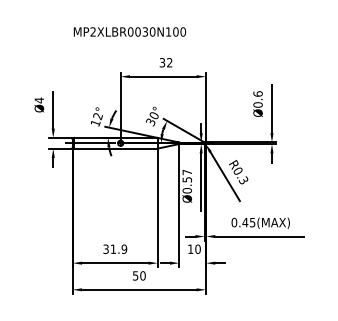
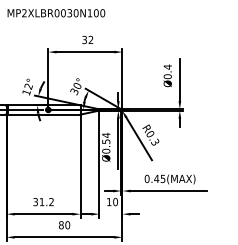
text: (257, 93) -> (167, 66), Ø0.6 -> Ø0.4
text: (186, 172) -> (105, 135), Ø0.57 -> Ø0.54
text: (124, 248) -> (51, 201), 31.9 -> 31.2
text: (135, 275) -> (61, 224), 50 -> 80

